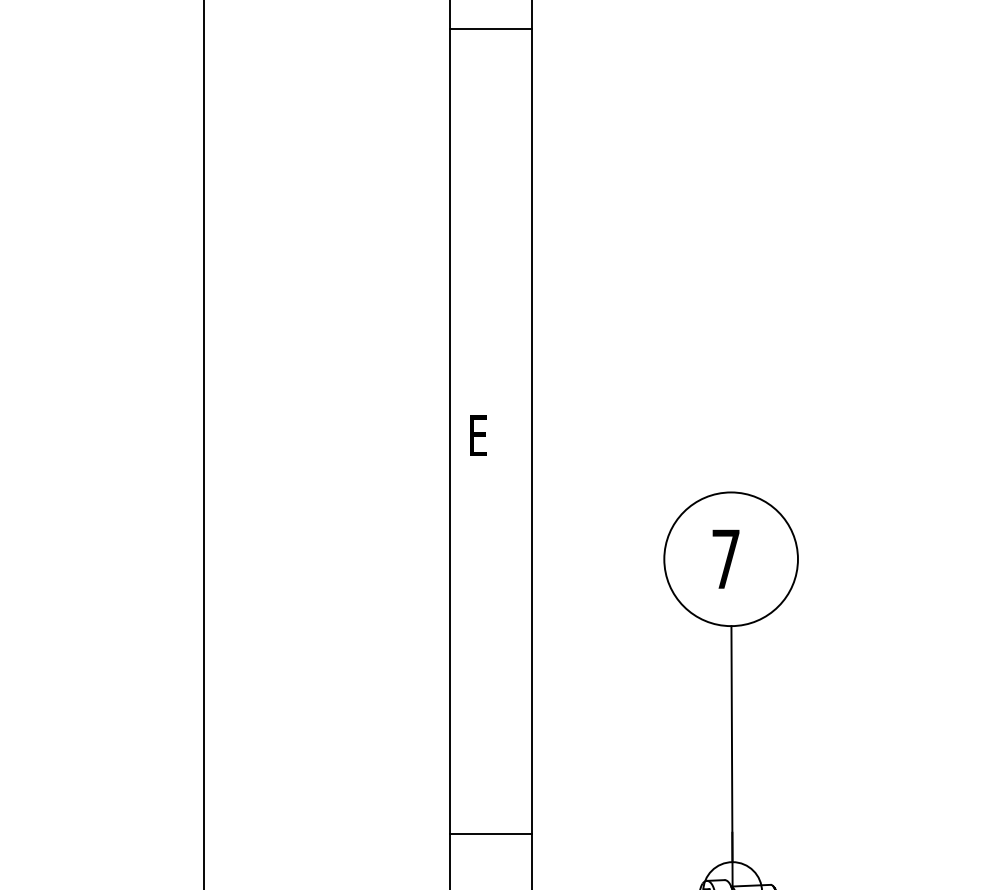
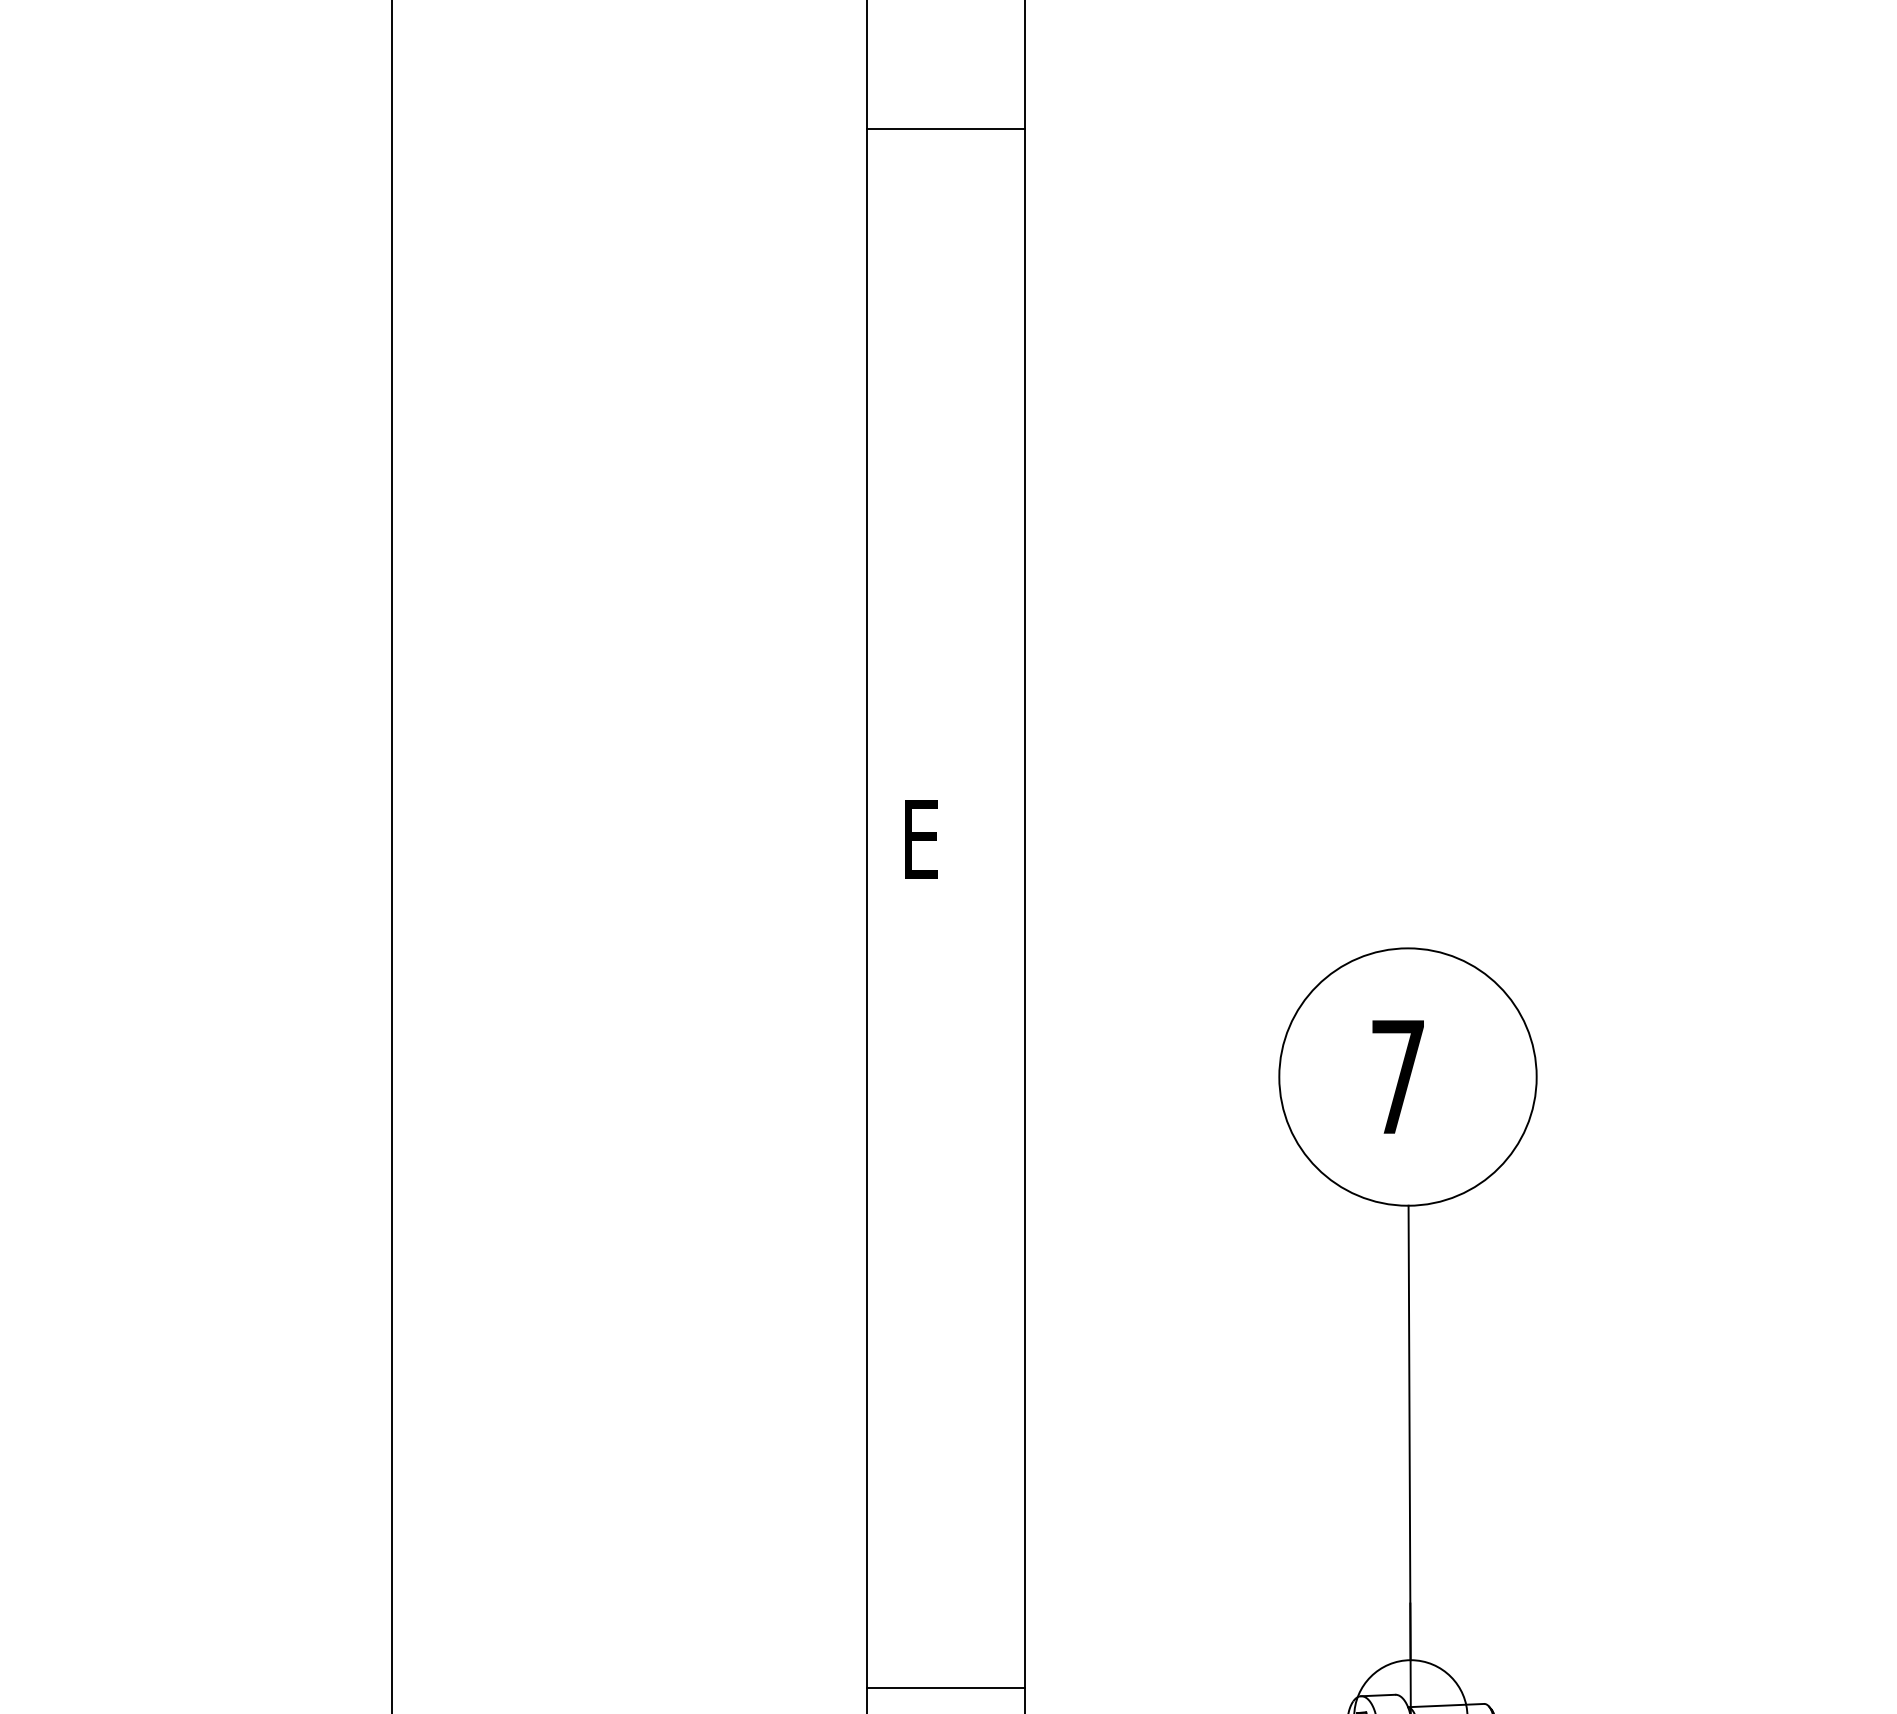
line: (491, 29) -> (946, 130), moved
line: (491, 834) -> (946, 1687), moved

